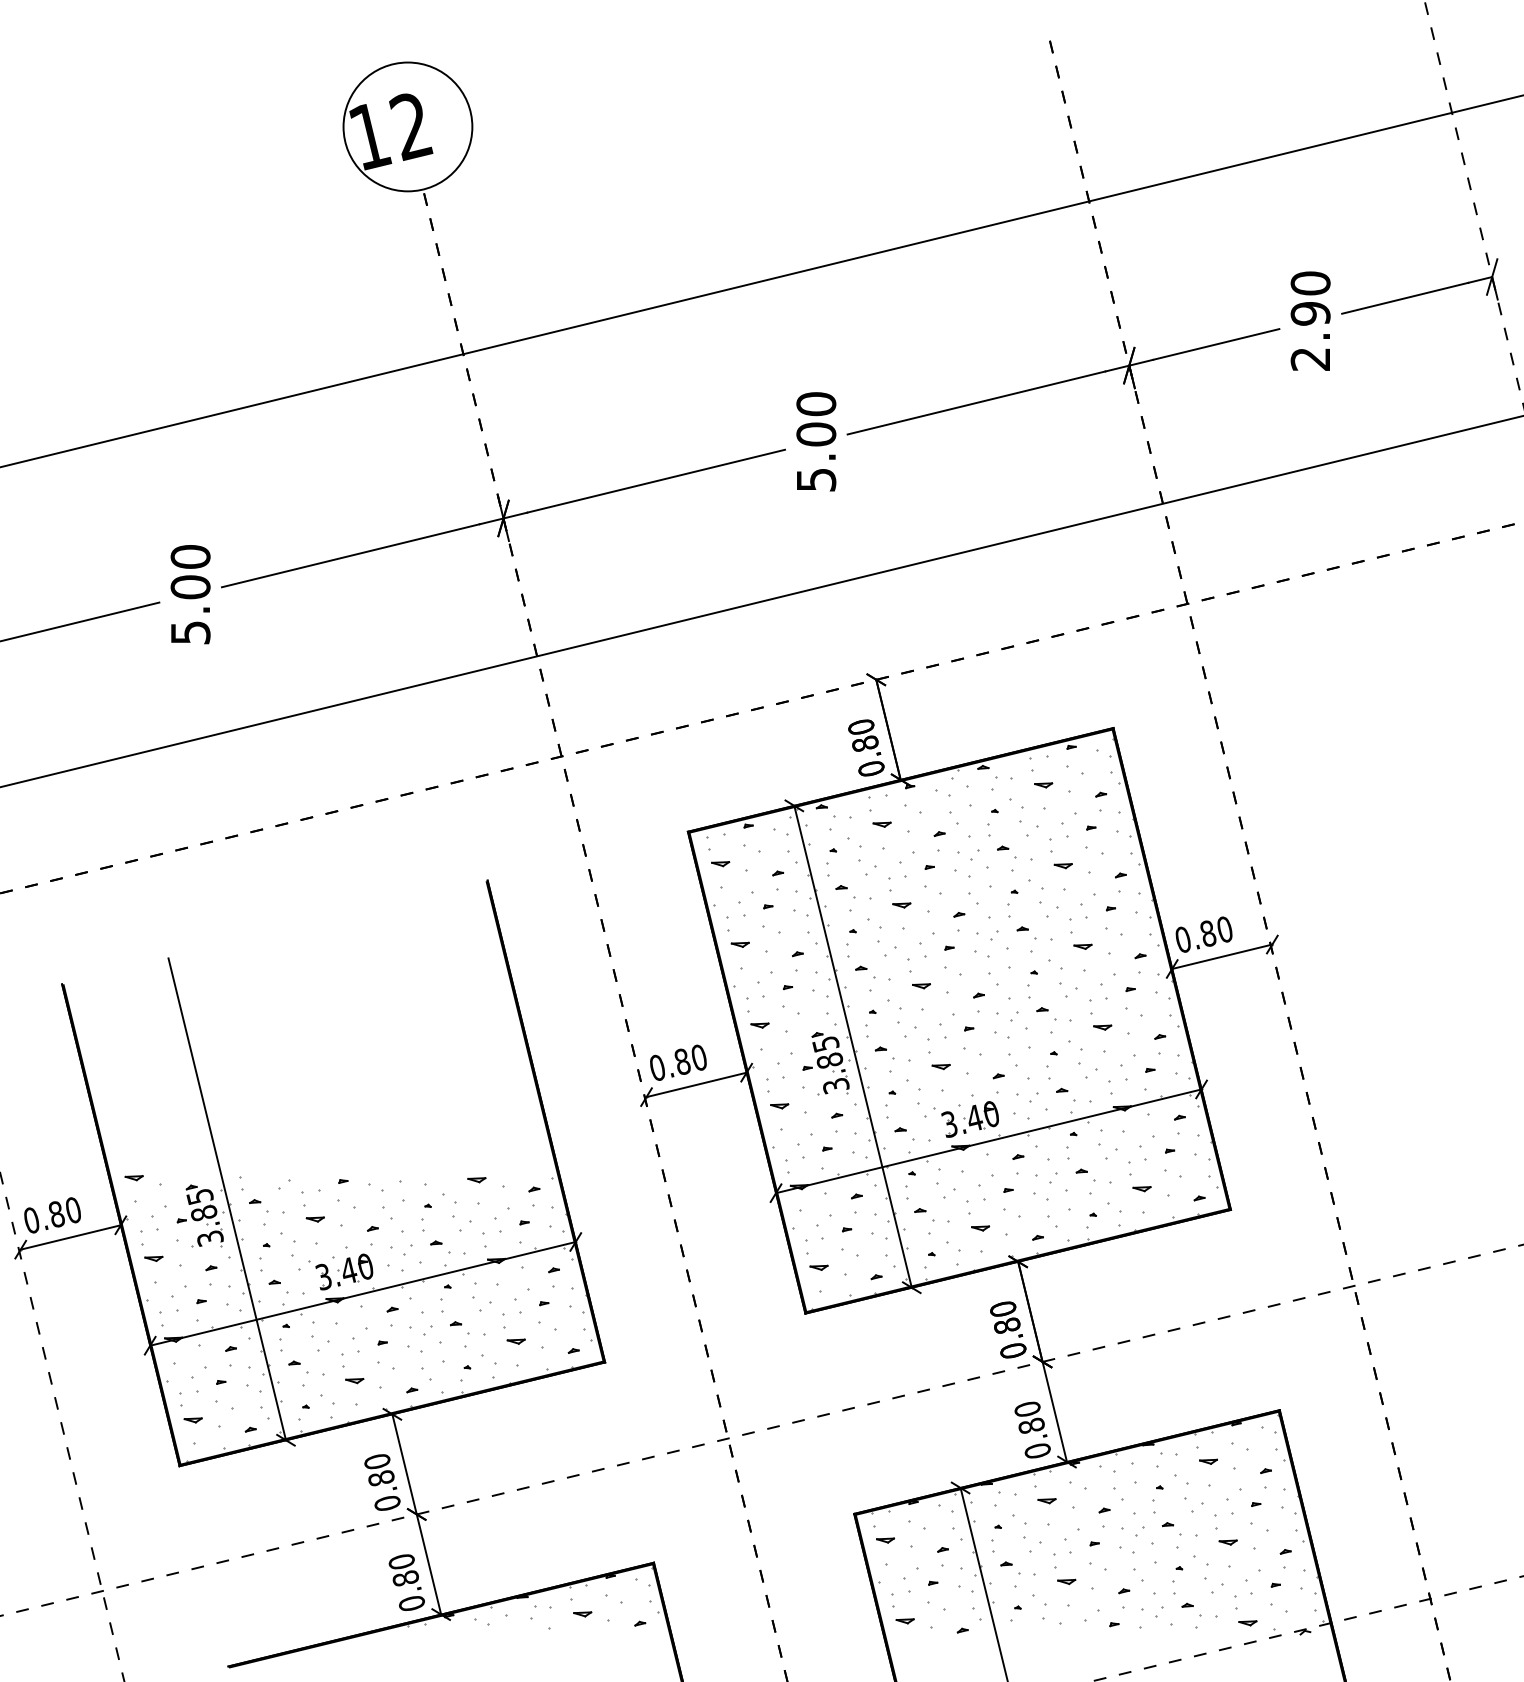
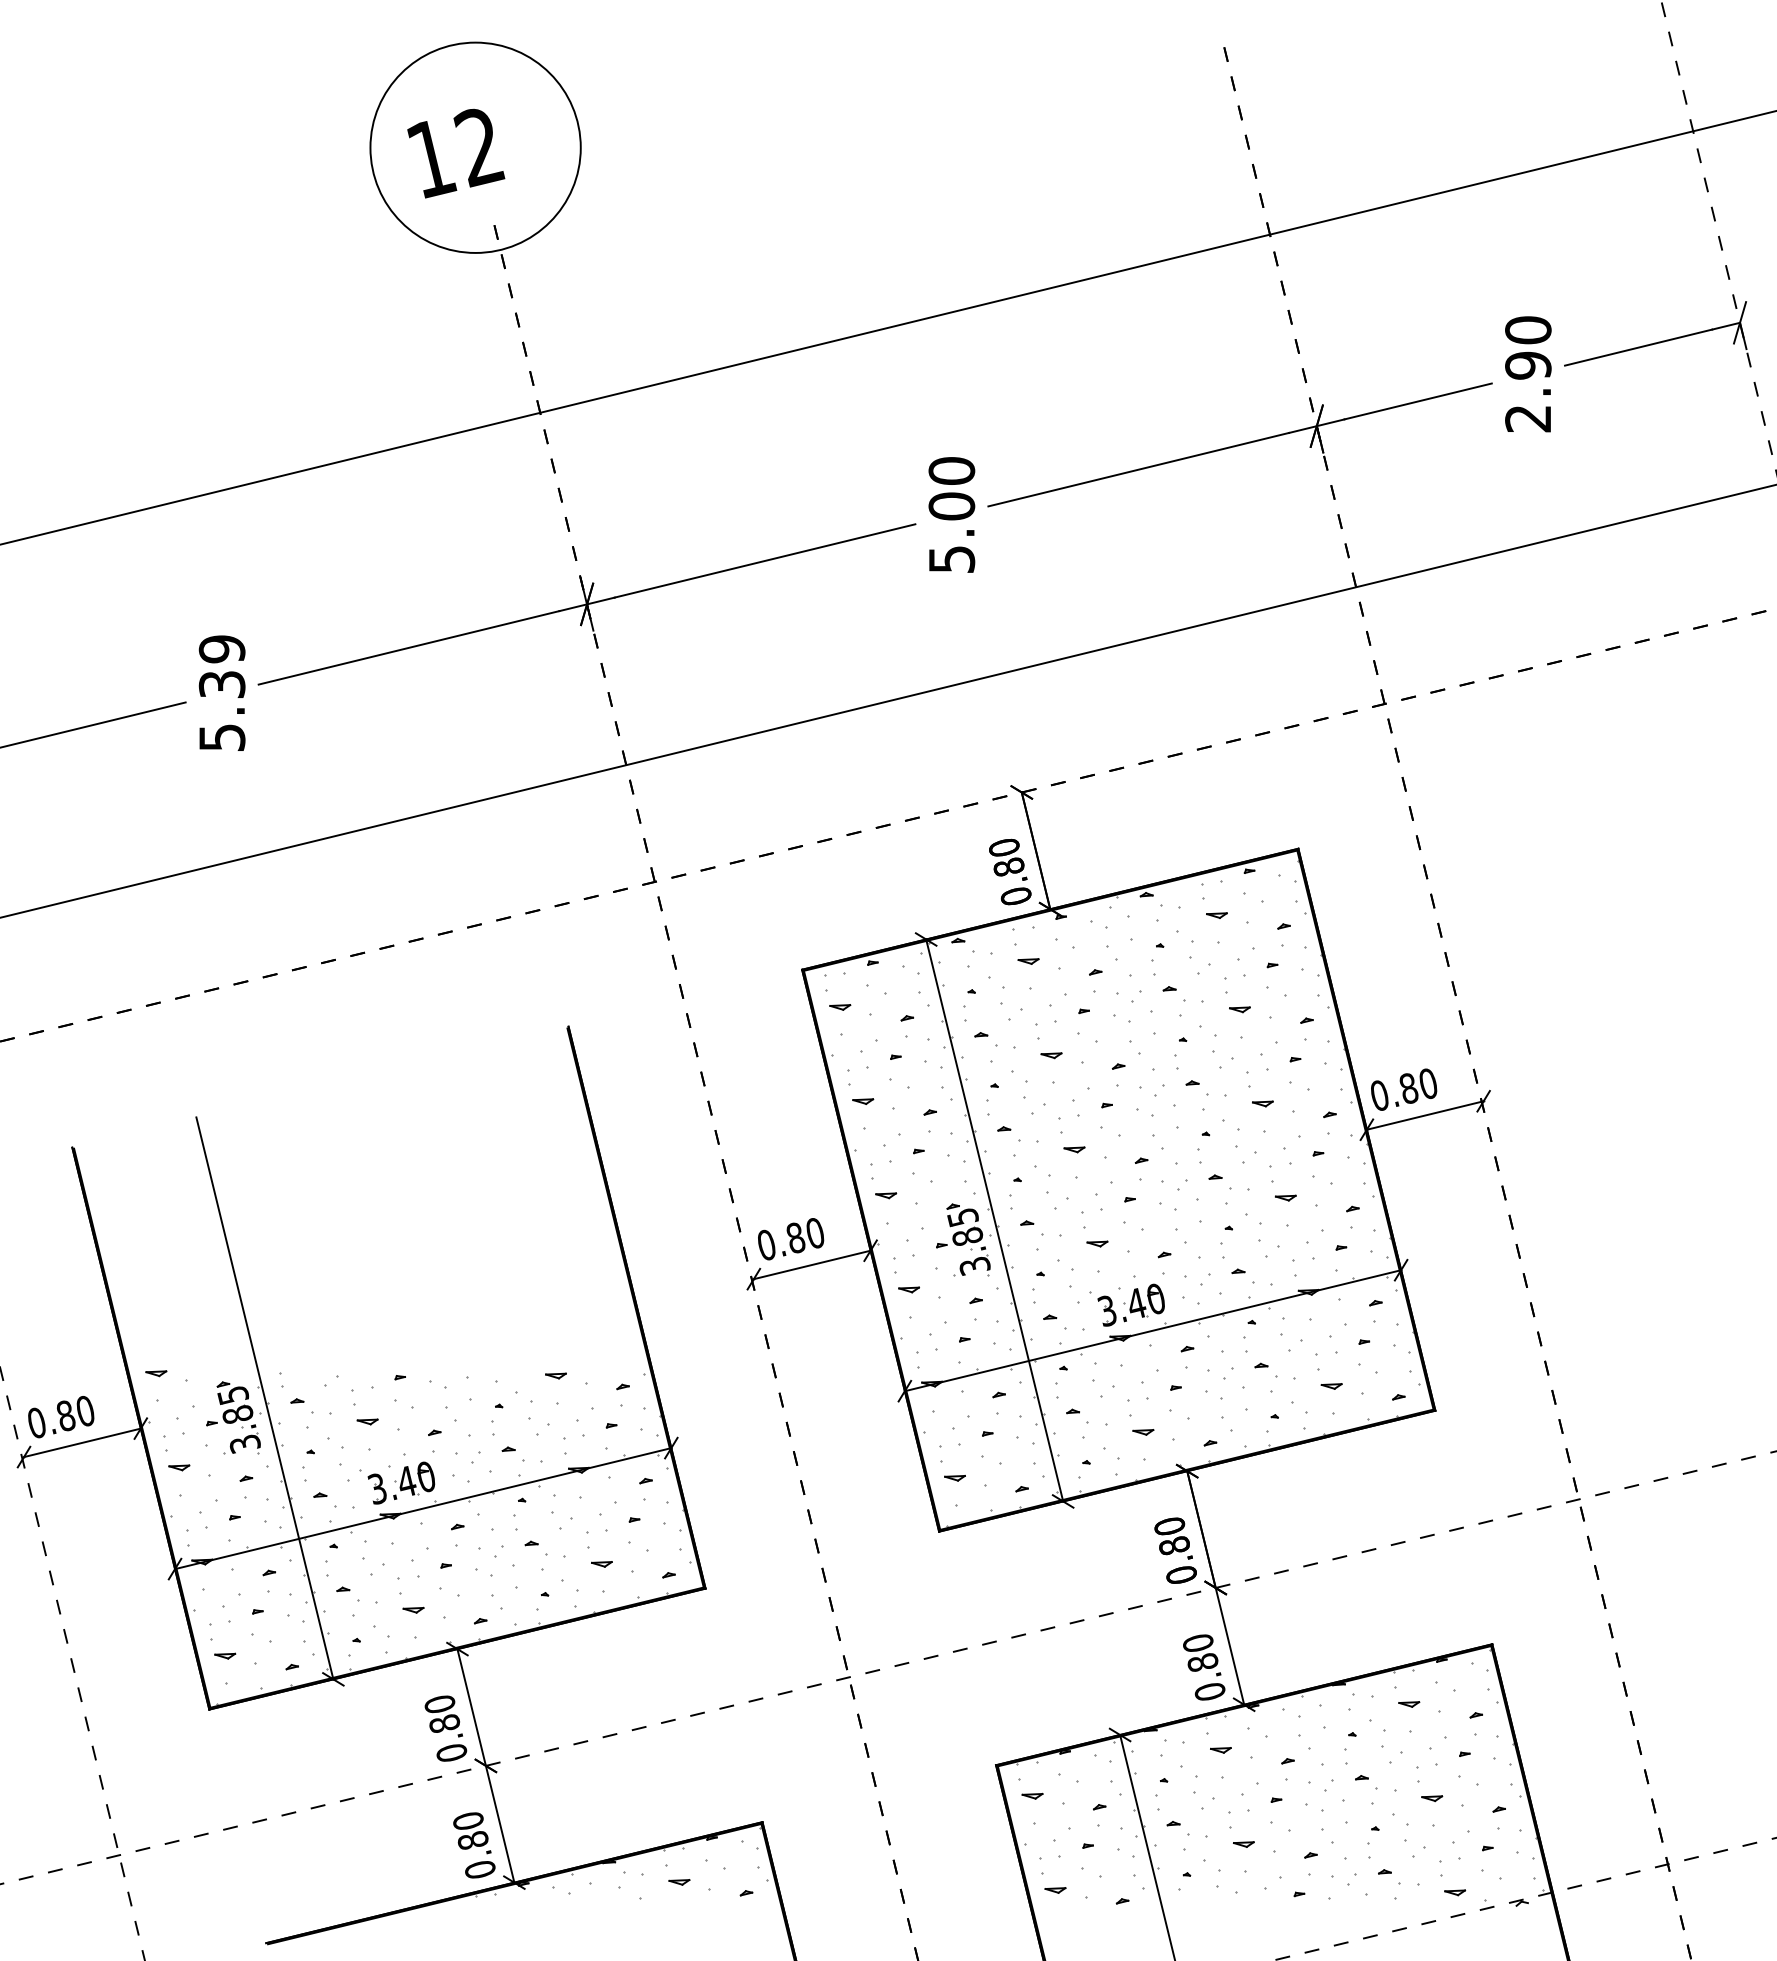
circle: (407, 126) -> (475, 147), size x1.4
text: (190, 571) -> (221, 666), 5.00 -> 5.39

